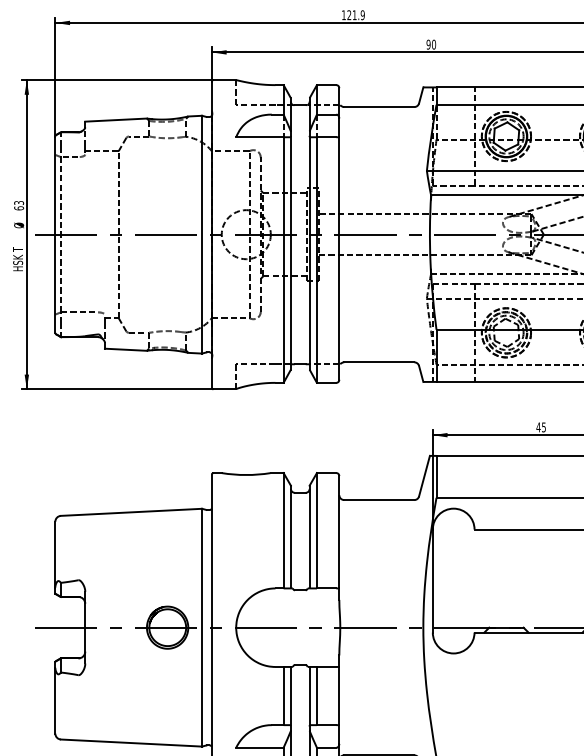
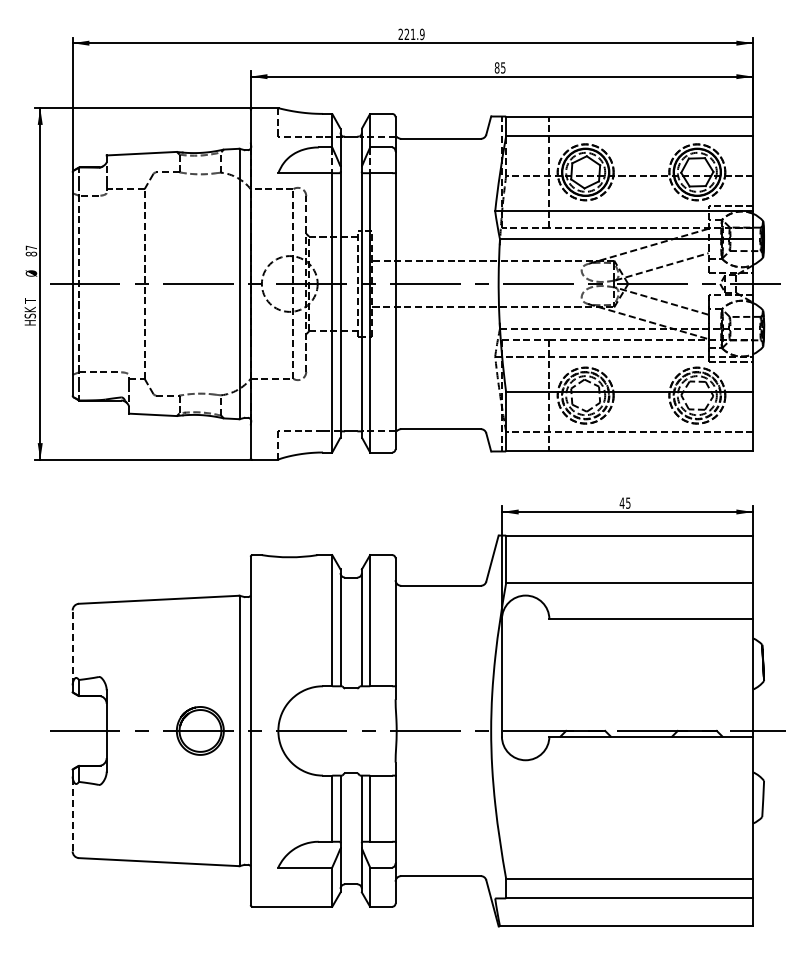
text: (343, 14) -> (400, 33), 121.9 -> 221.9
text: (430, 44) -> (499, 67), 90 -> 85
text: (19, 205) -> (31, 250), 63 -> 87
line: (55, 554) -> (72, 647), solid -> dashed
line: (55, 700) -> (72, 813), solid -> dashed

